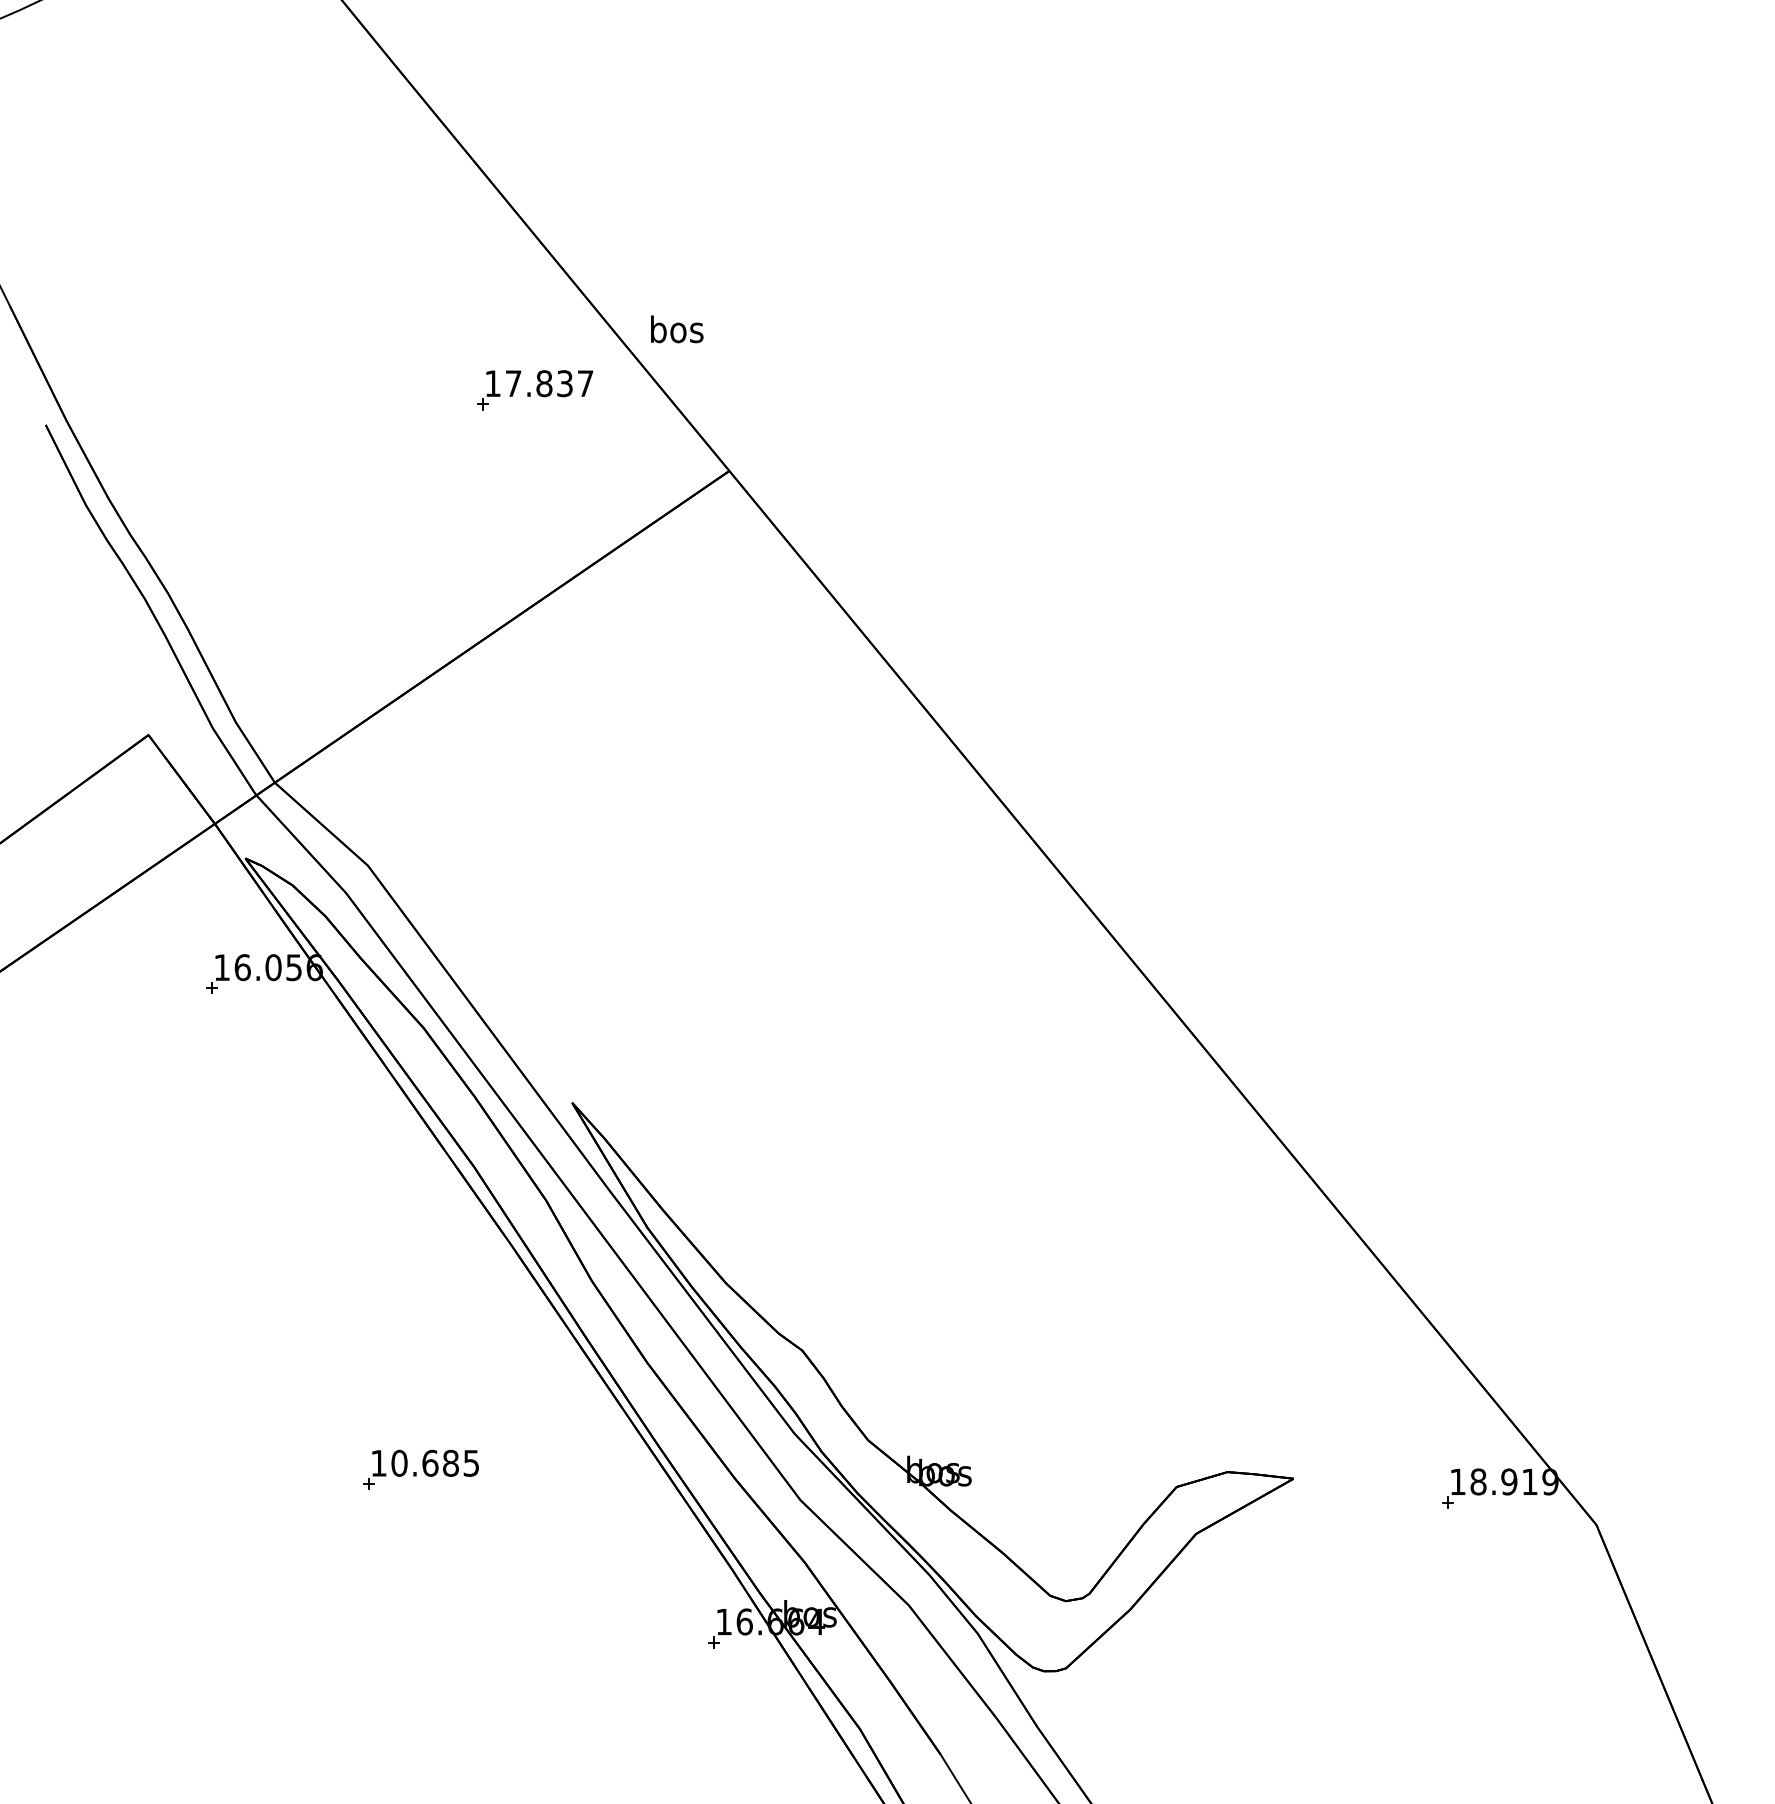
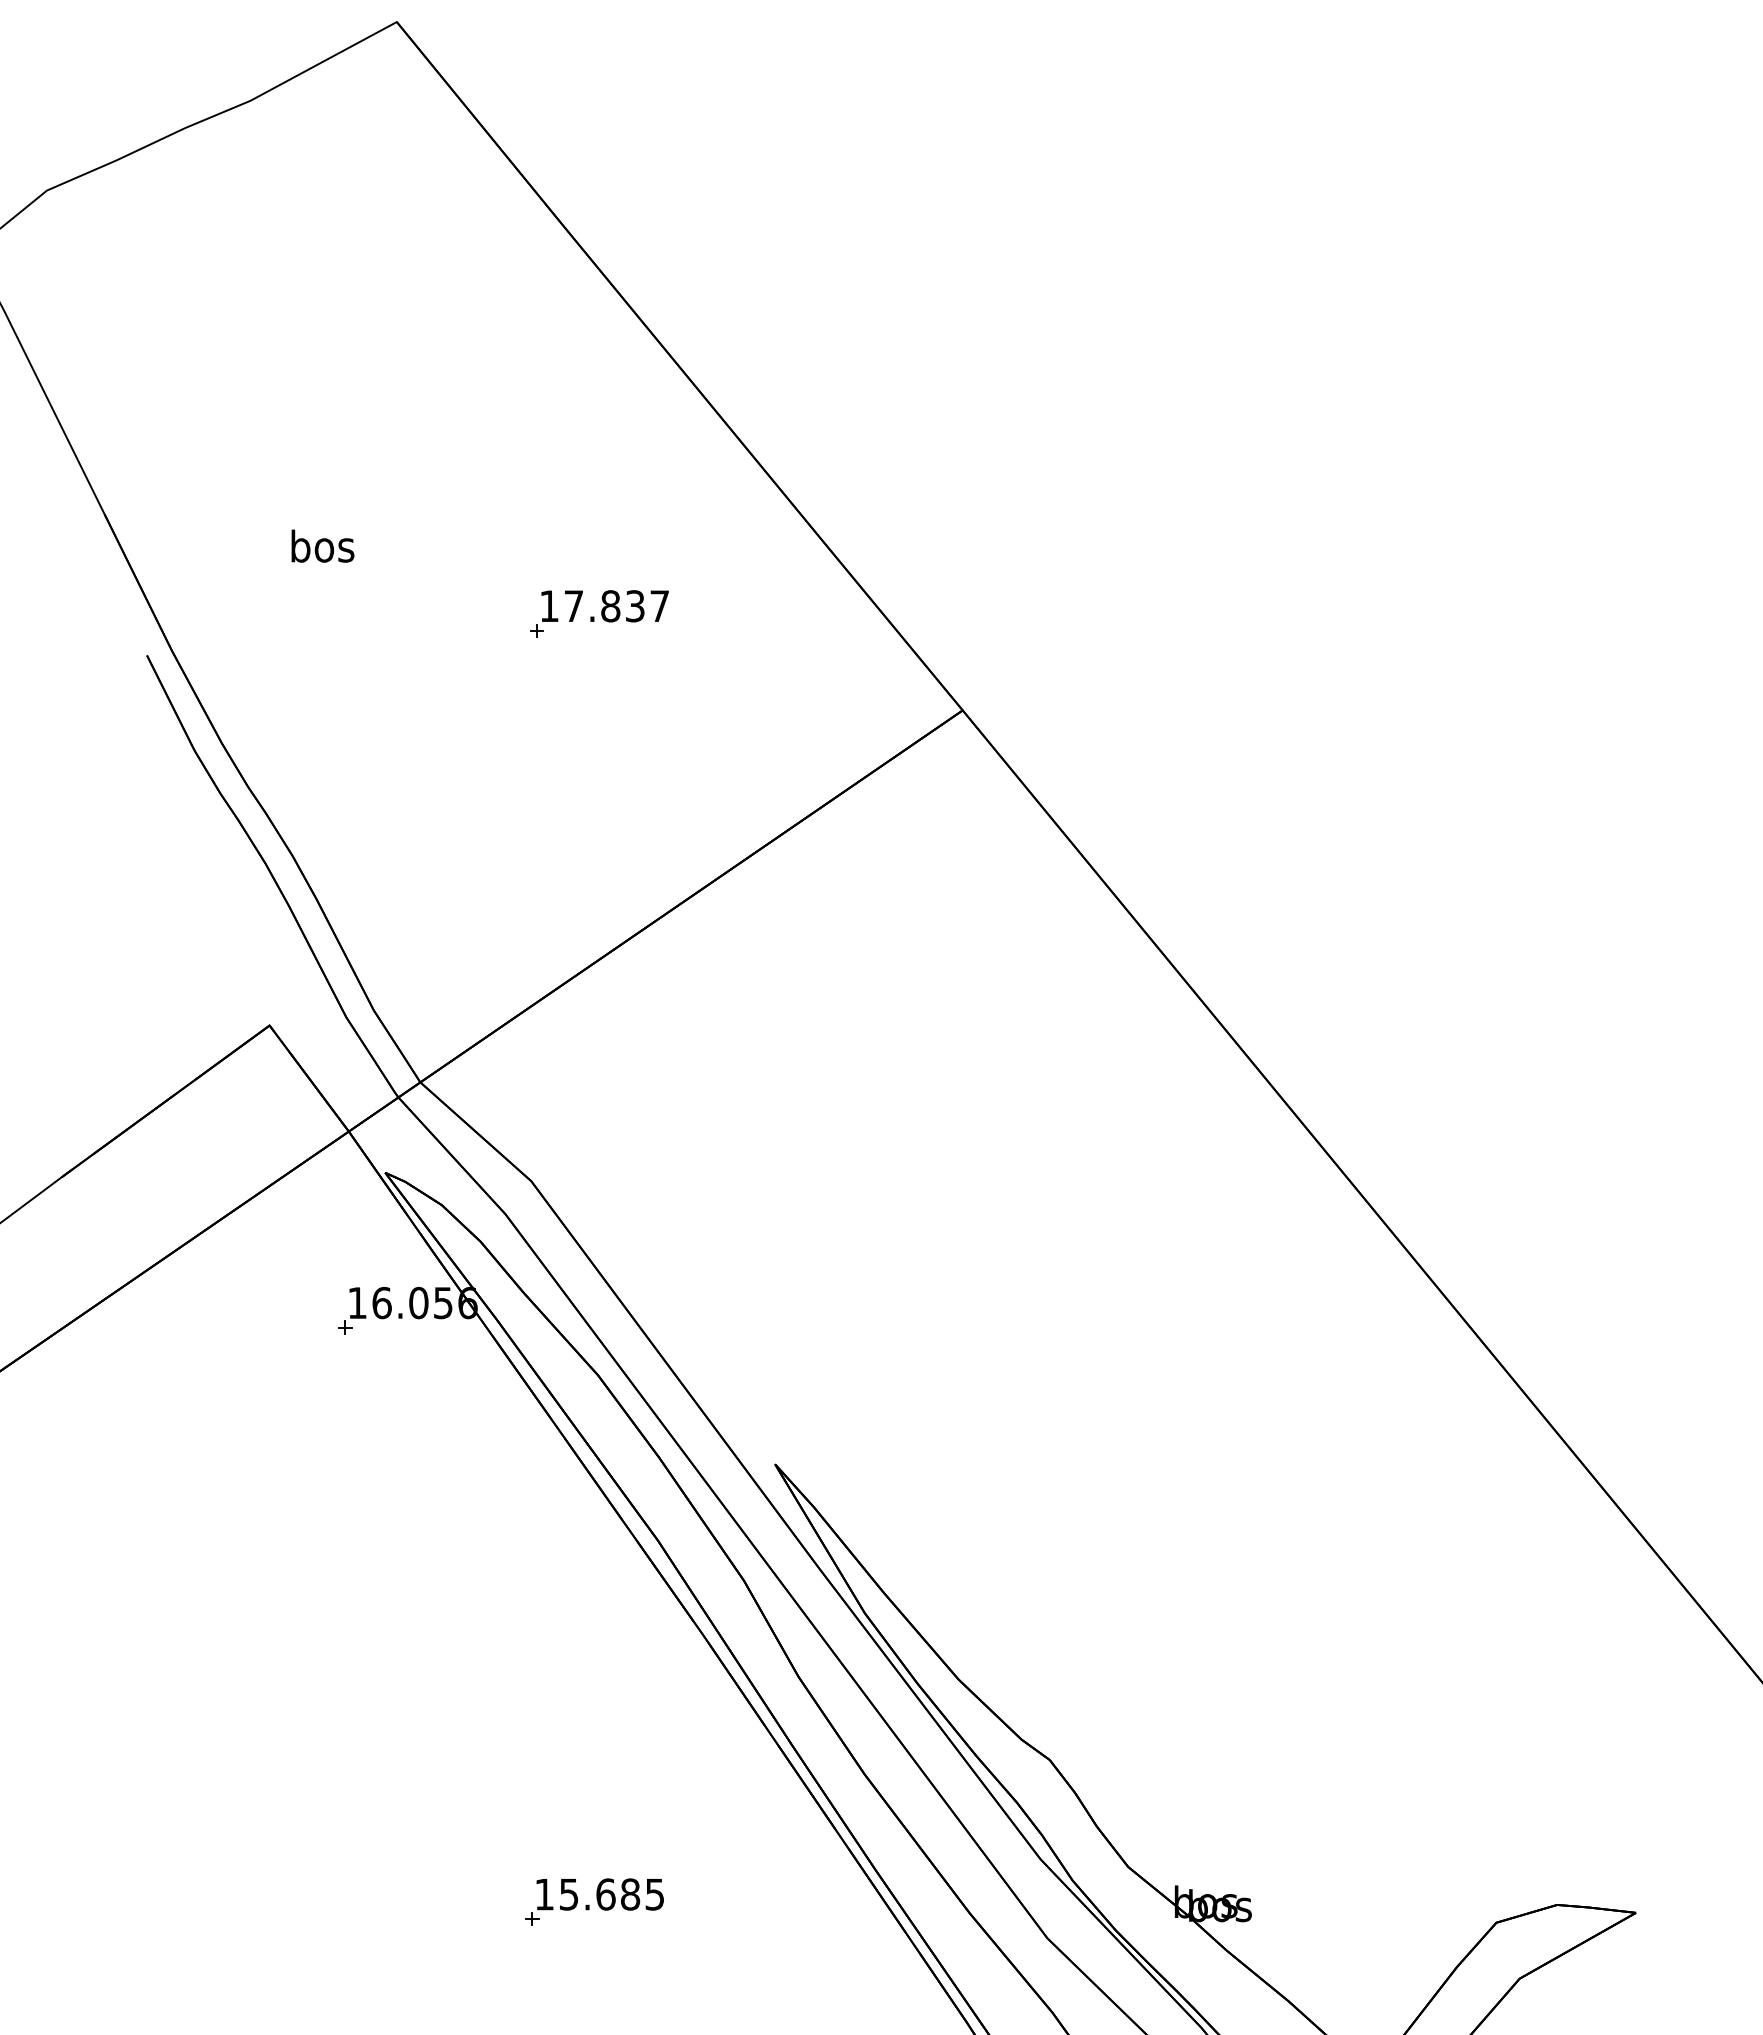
text: (677, 329) -> (323, 546), moved
part: (535, 390) -> (600, 614), moved
text: (399, 1462) -> (569, 1893), 10.685 -> 15.685

